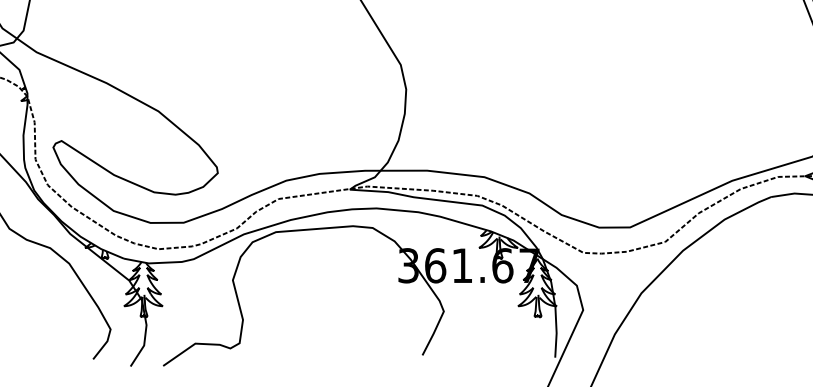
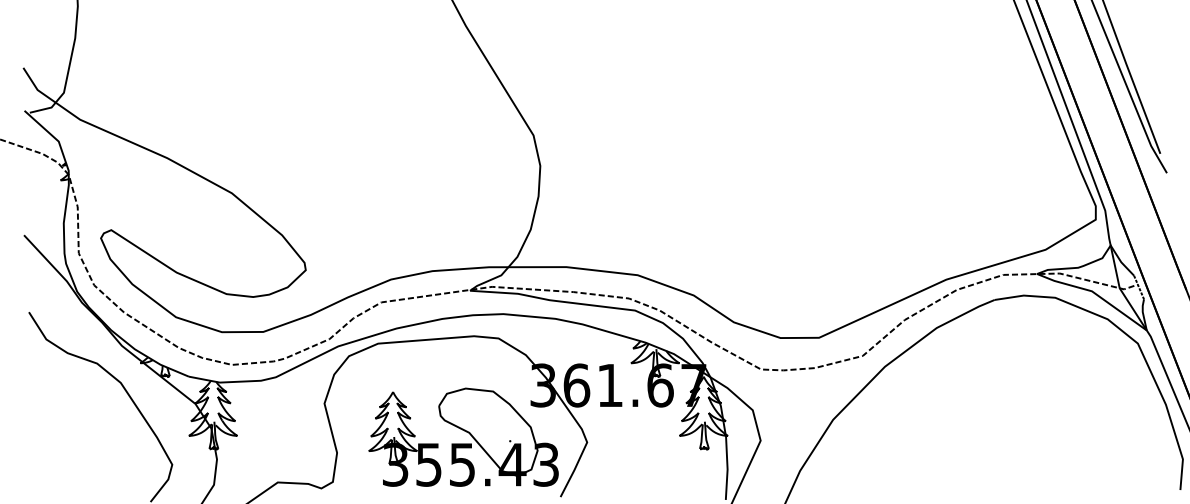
part: (344, 306) -> (463, 436), added

